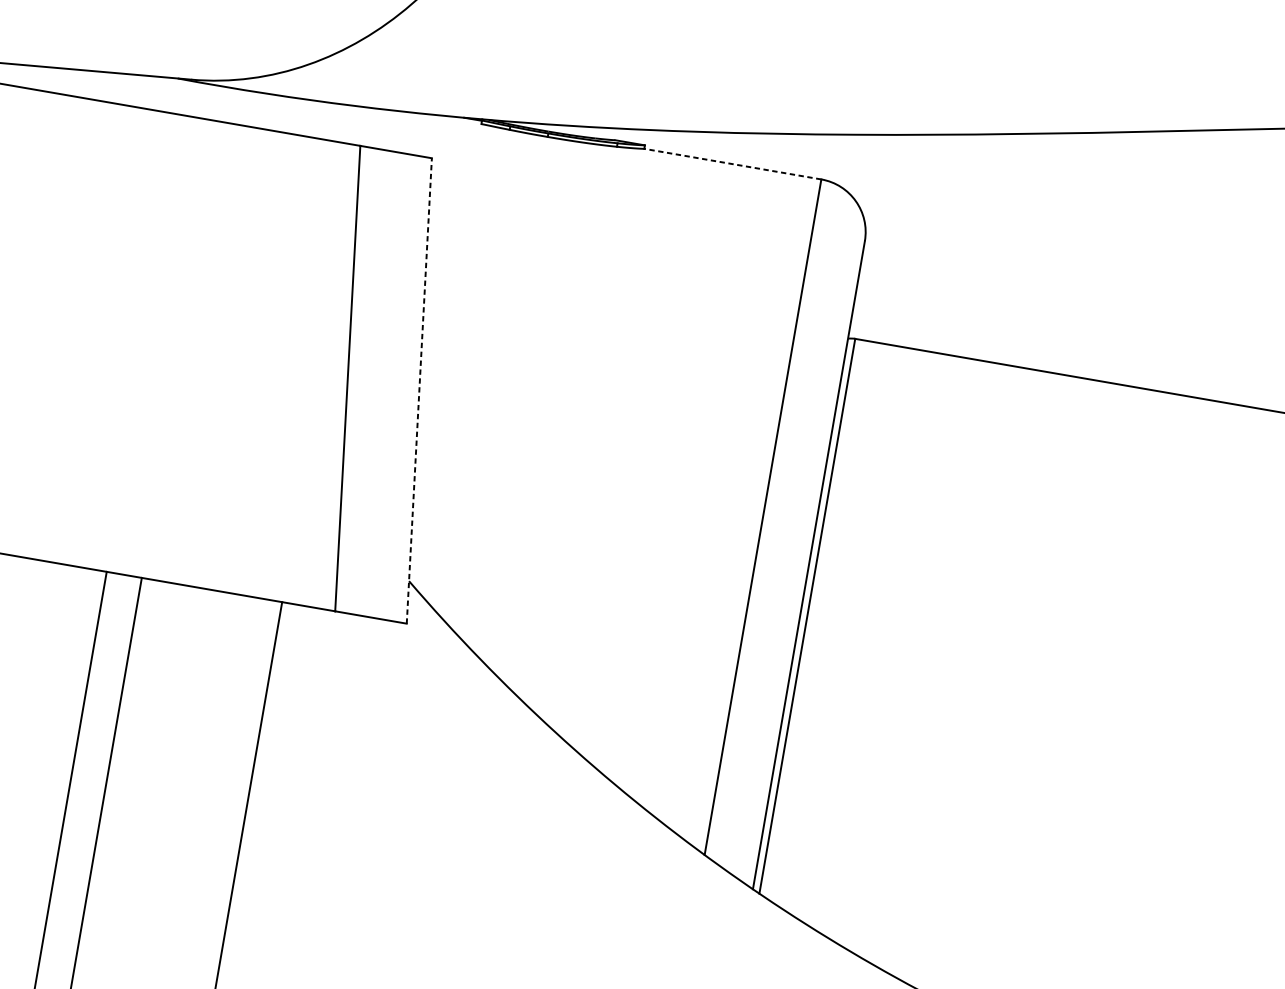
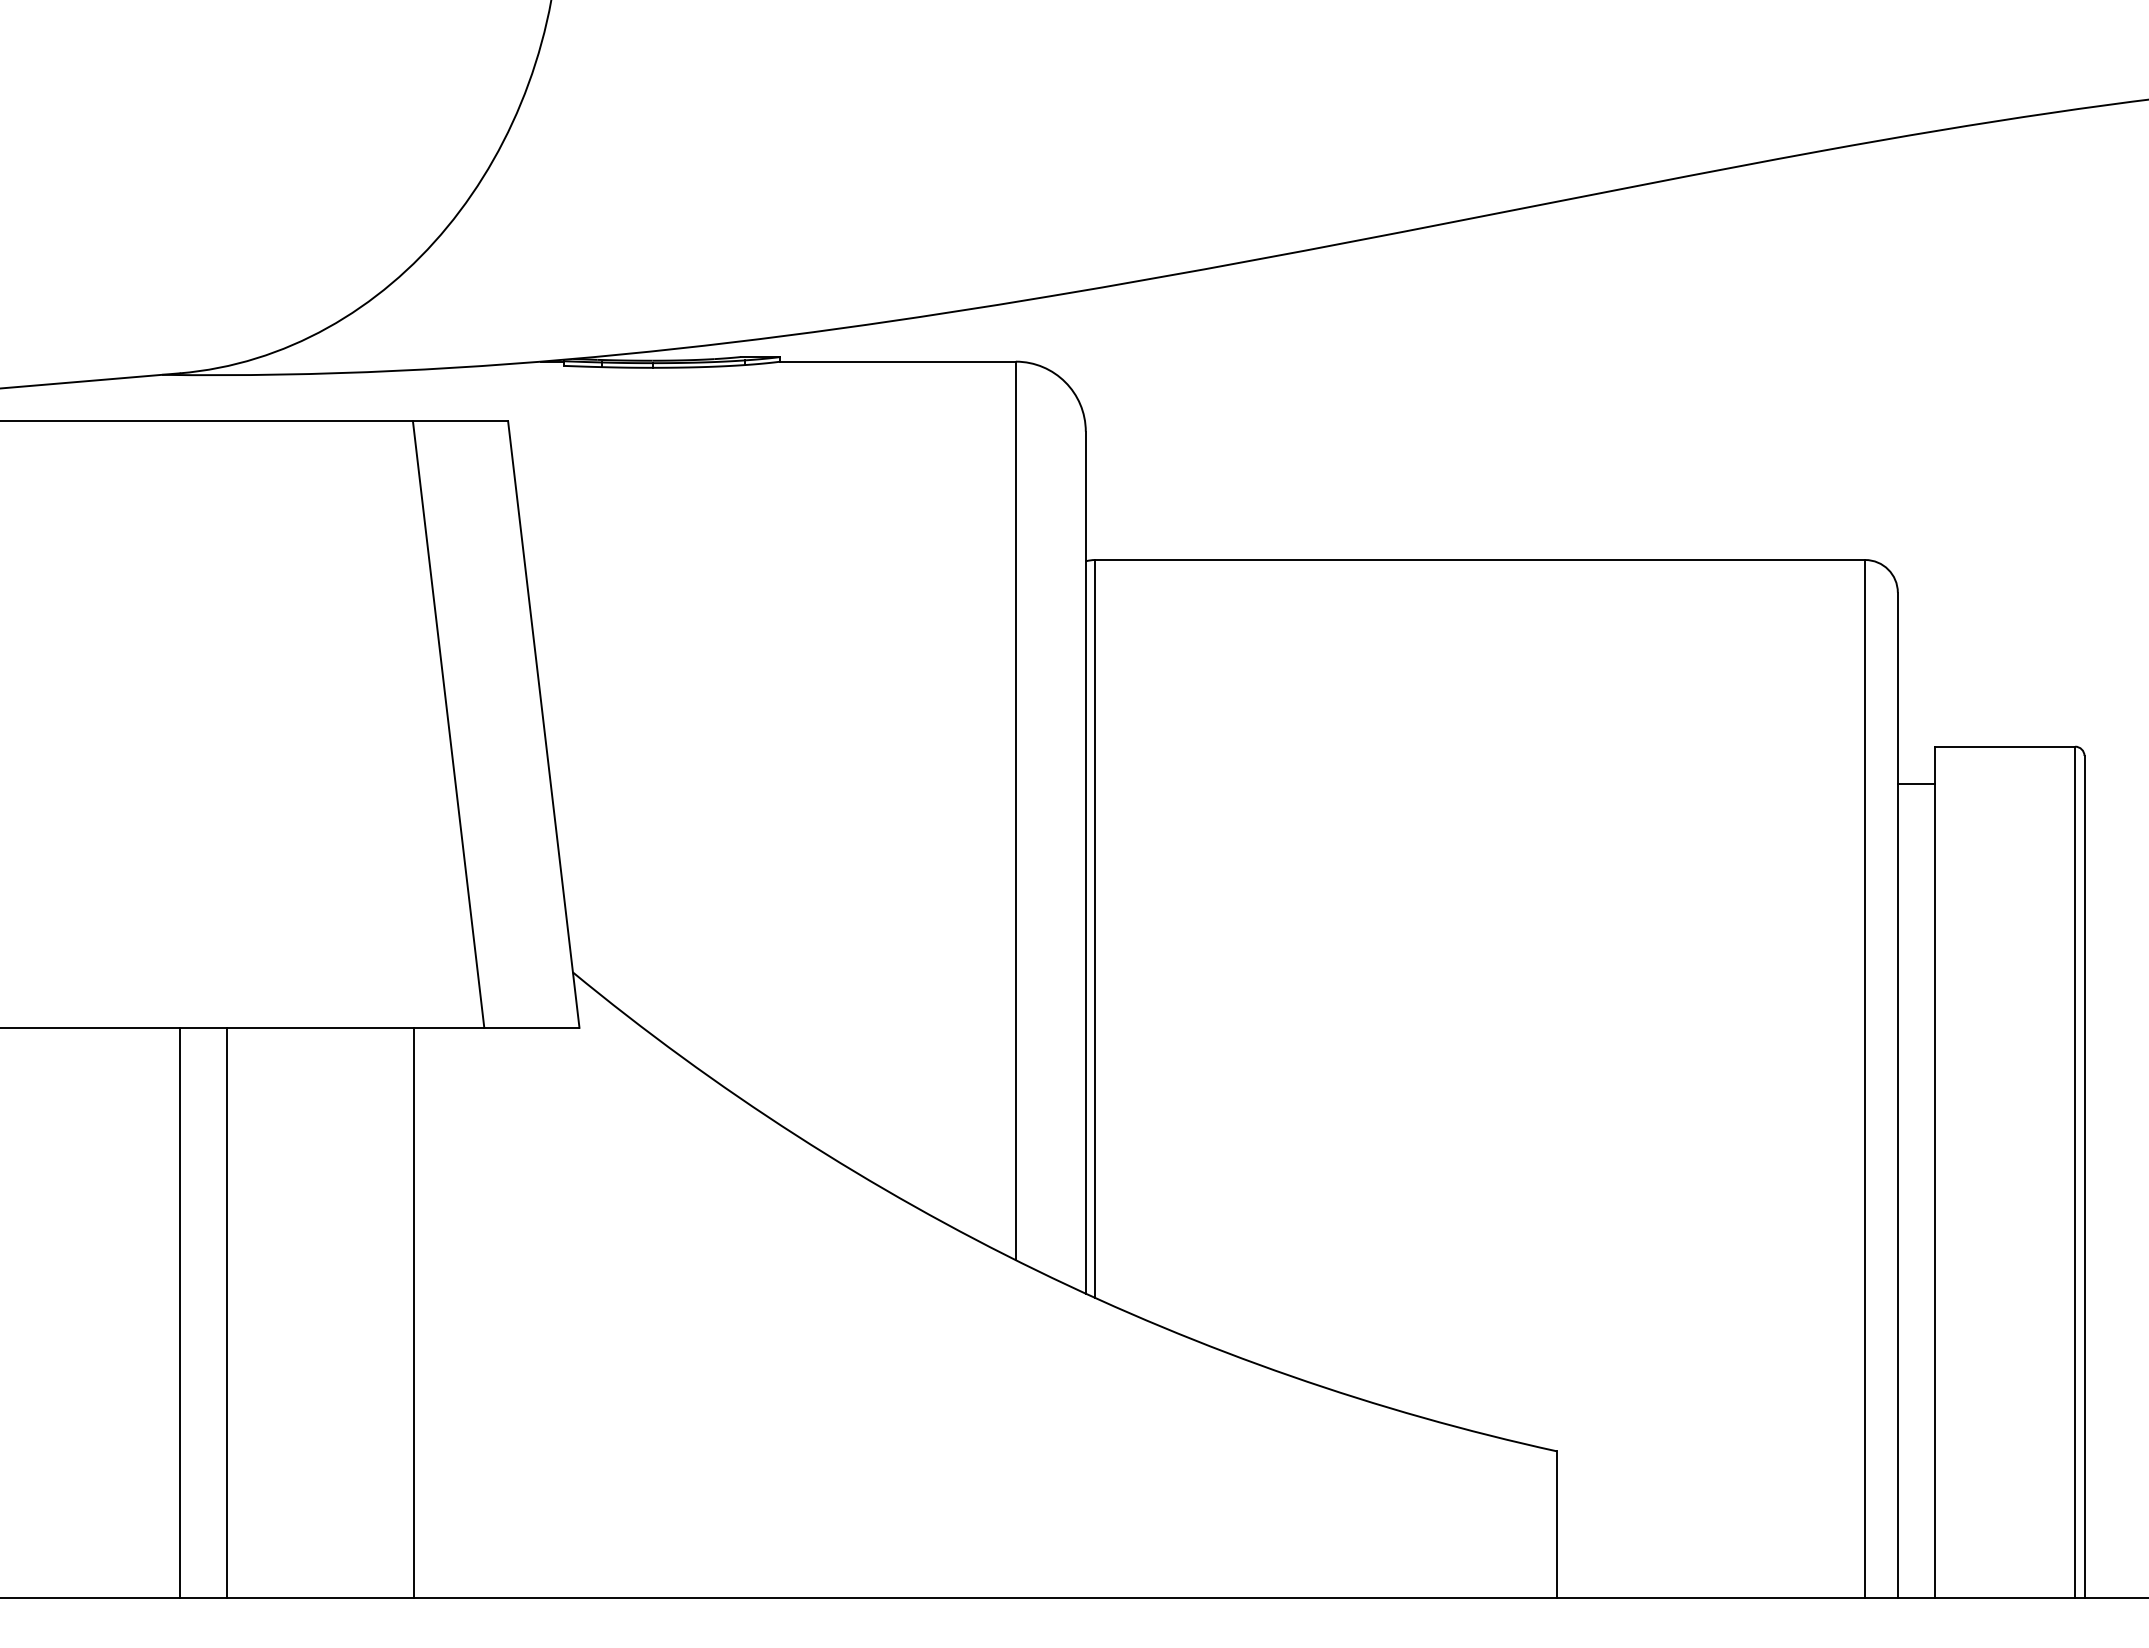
line: (733, 164) -> (898, 361), dashed -> solid
line: (419, 390) -> (543, 724), dashed -> solid

